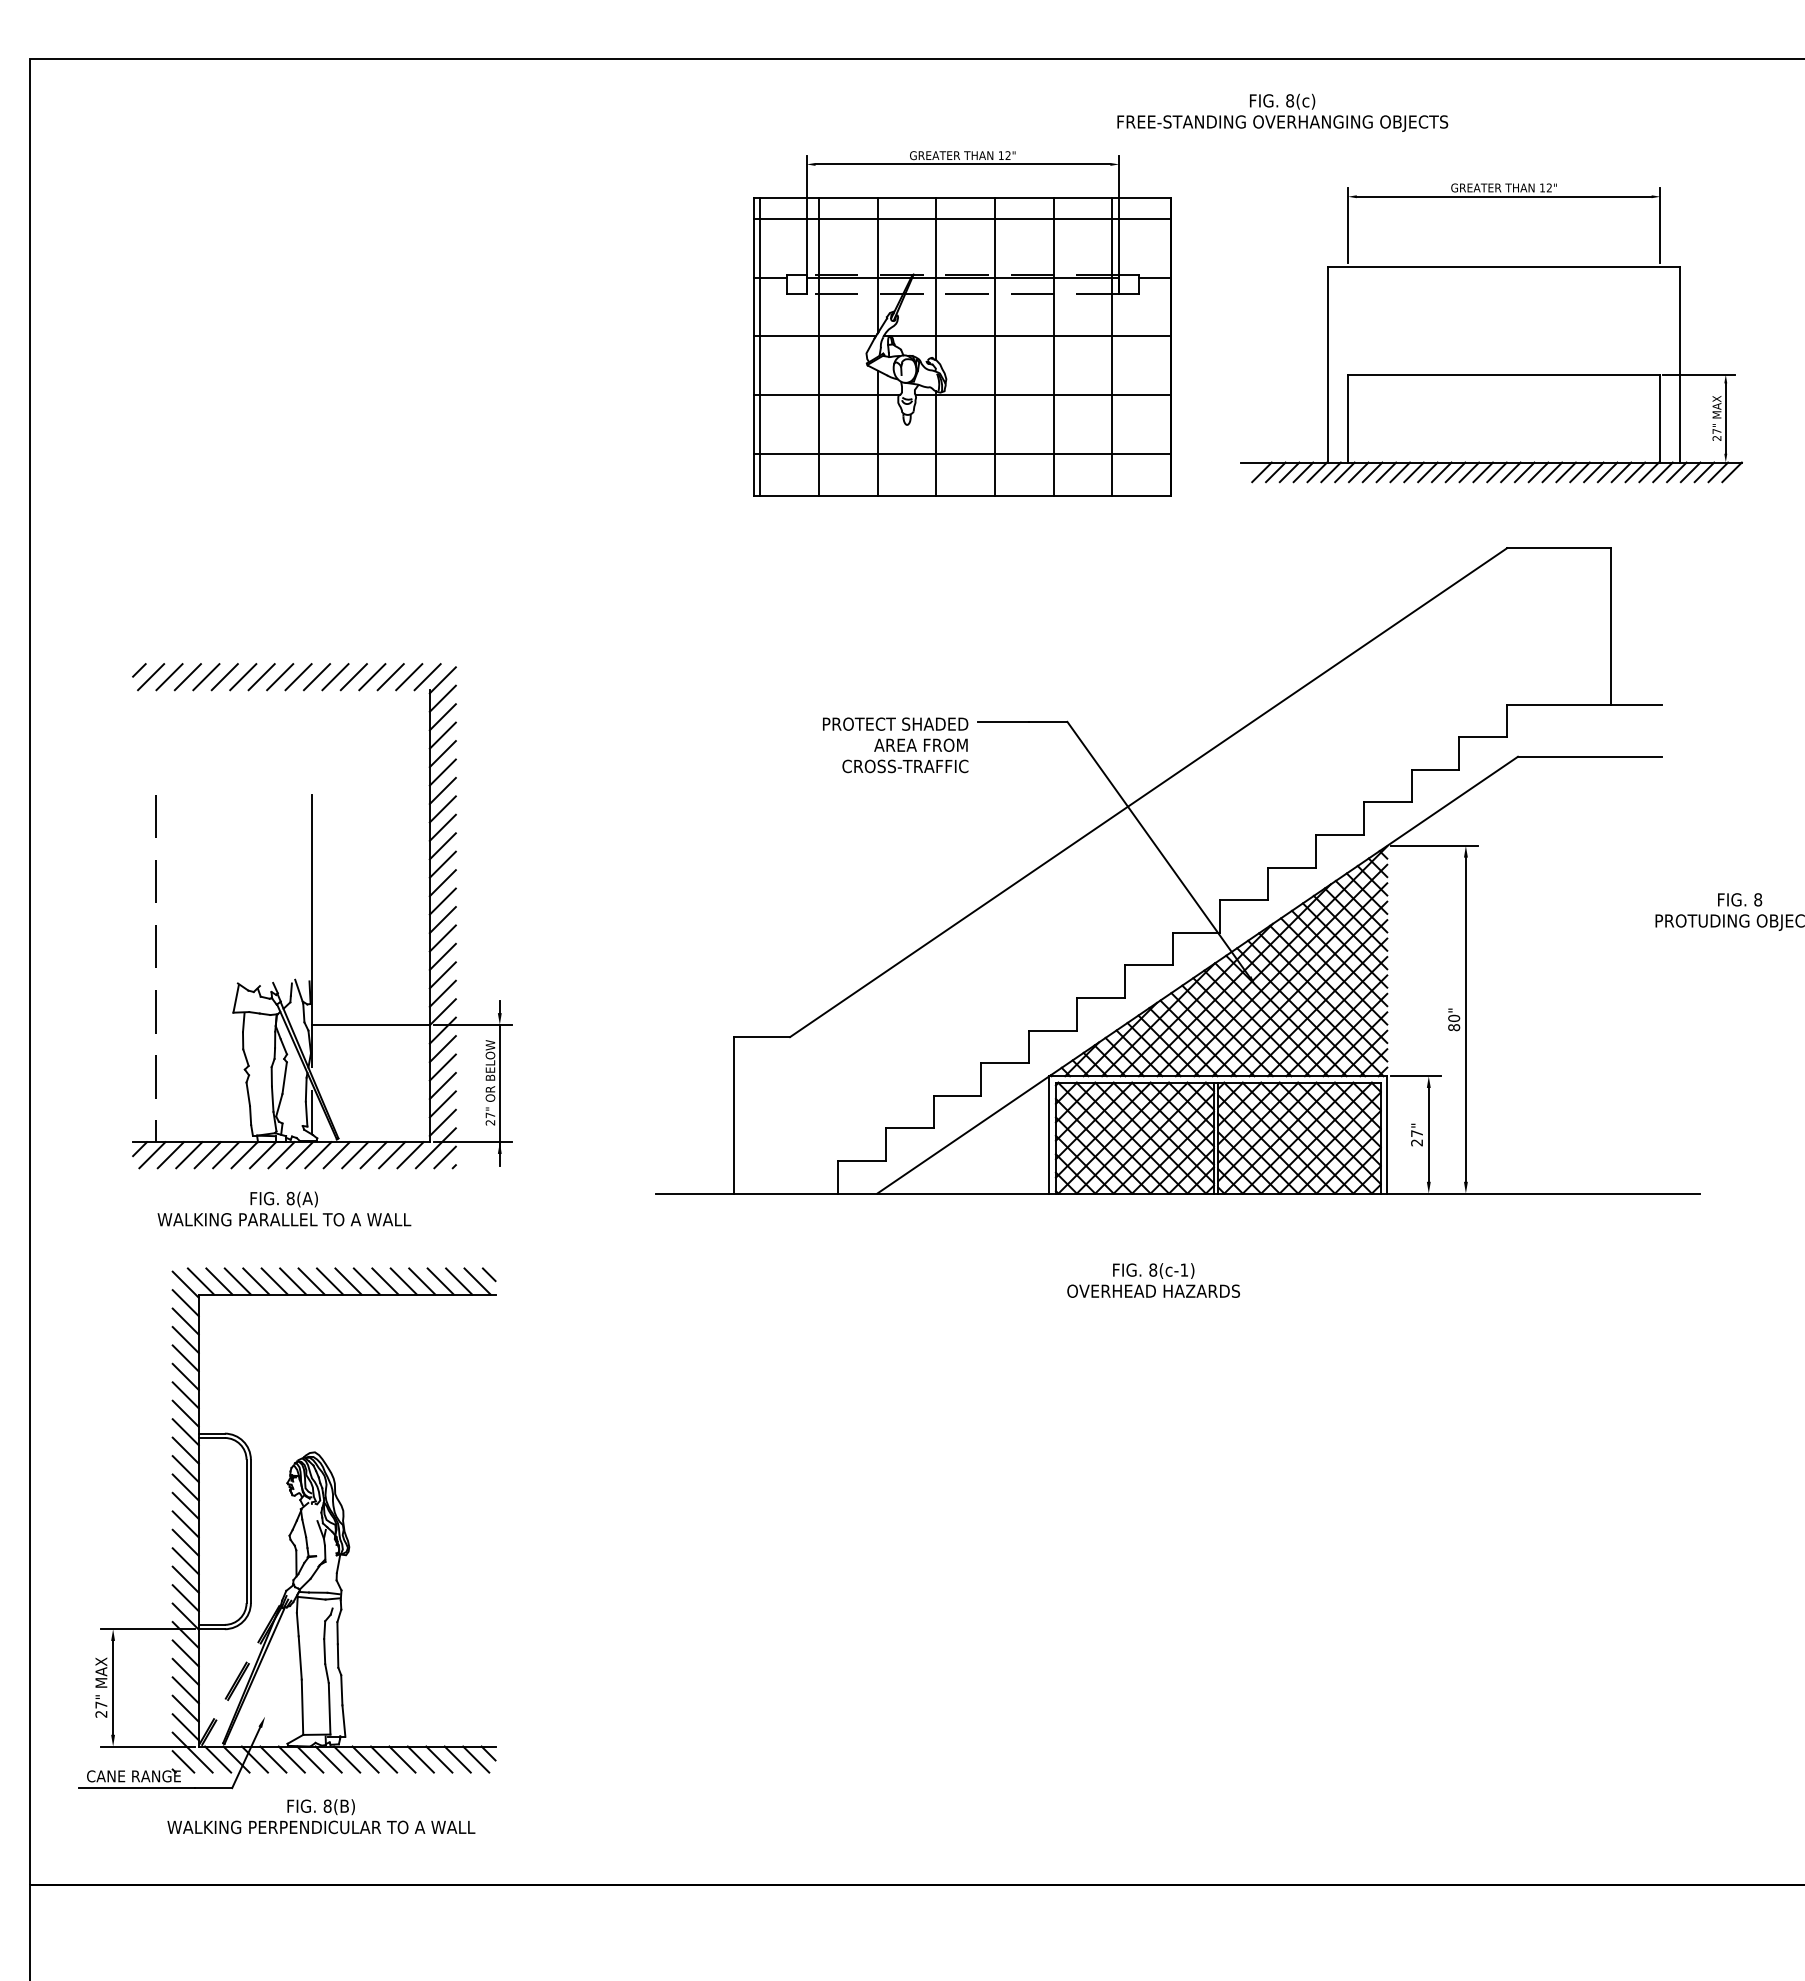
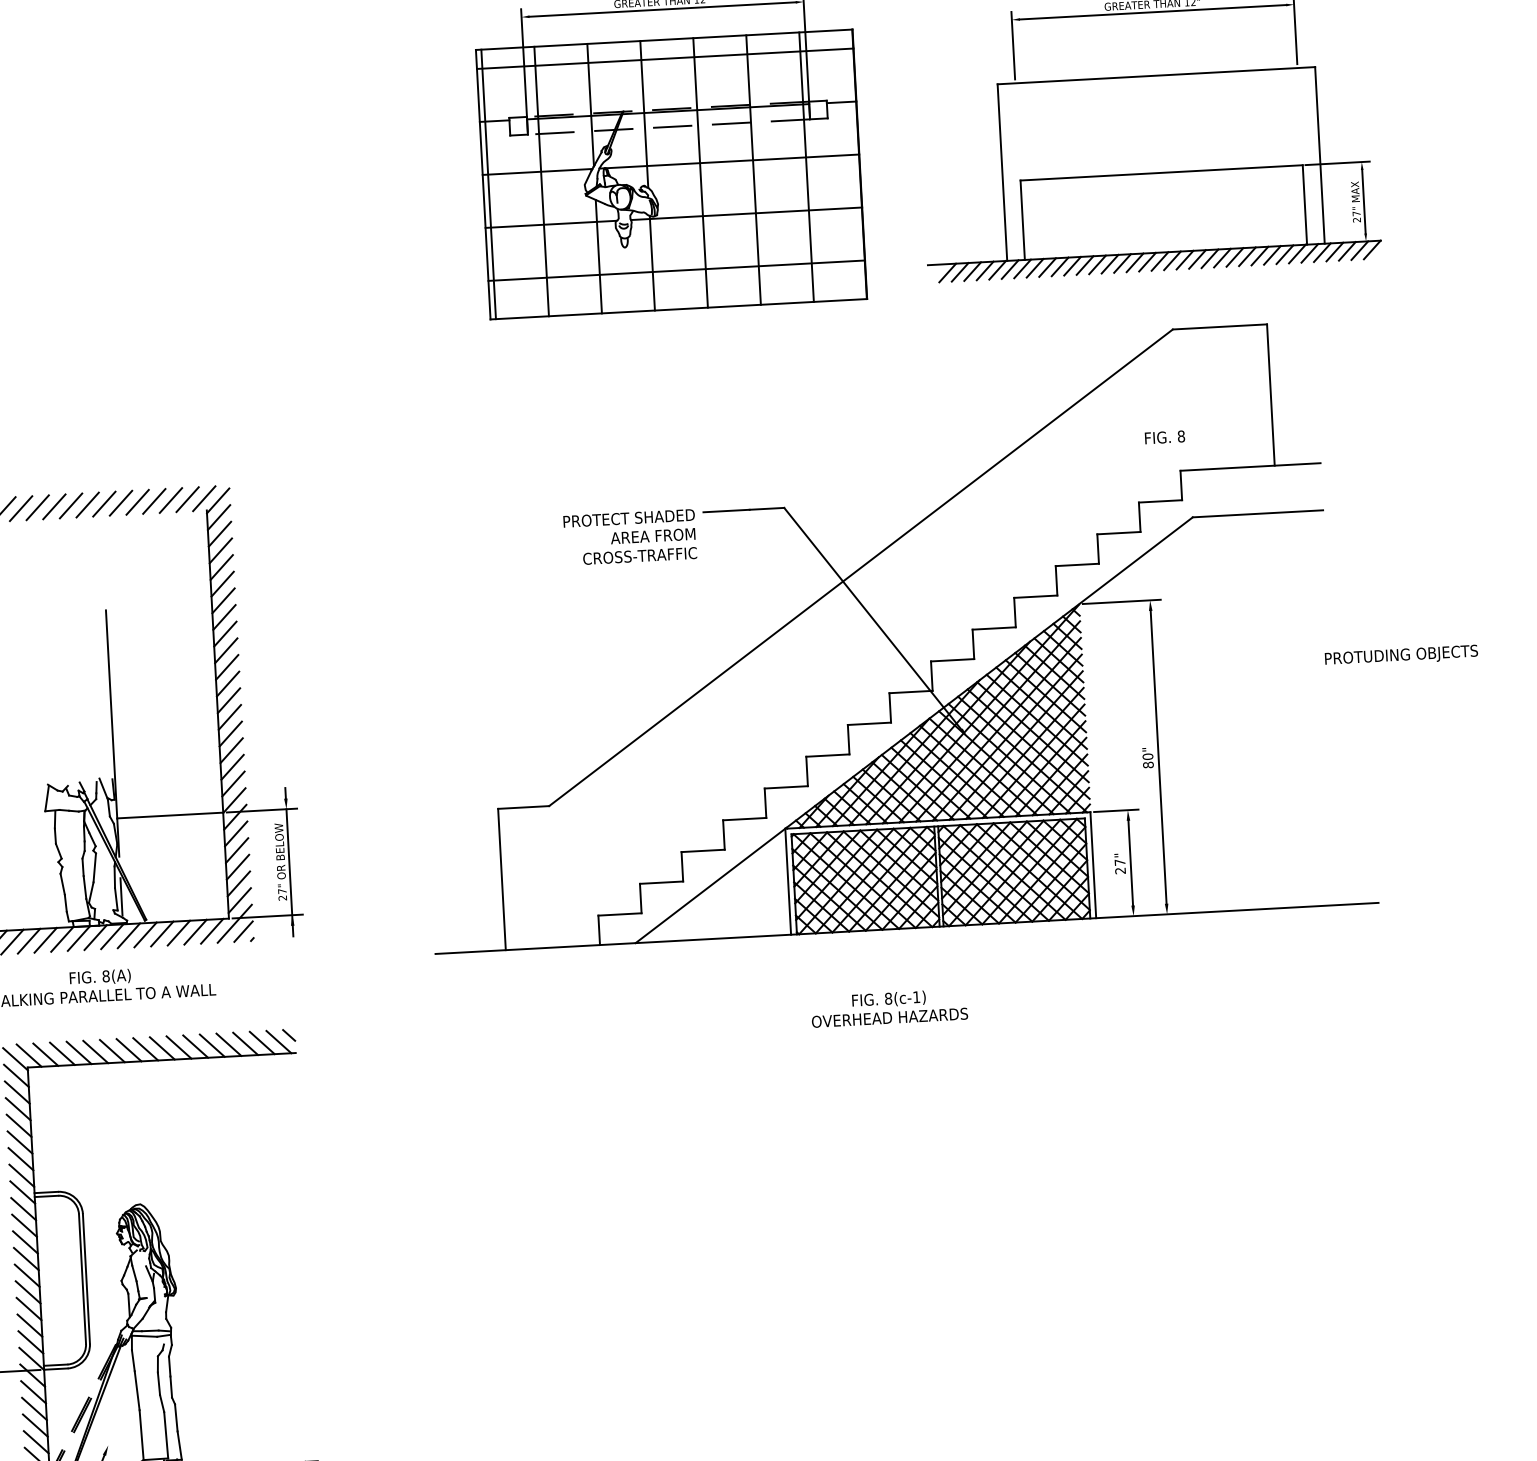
text: (1740, 899) -> (1165, 437), moved

